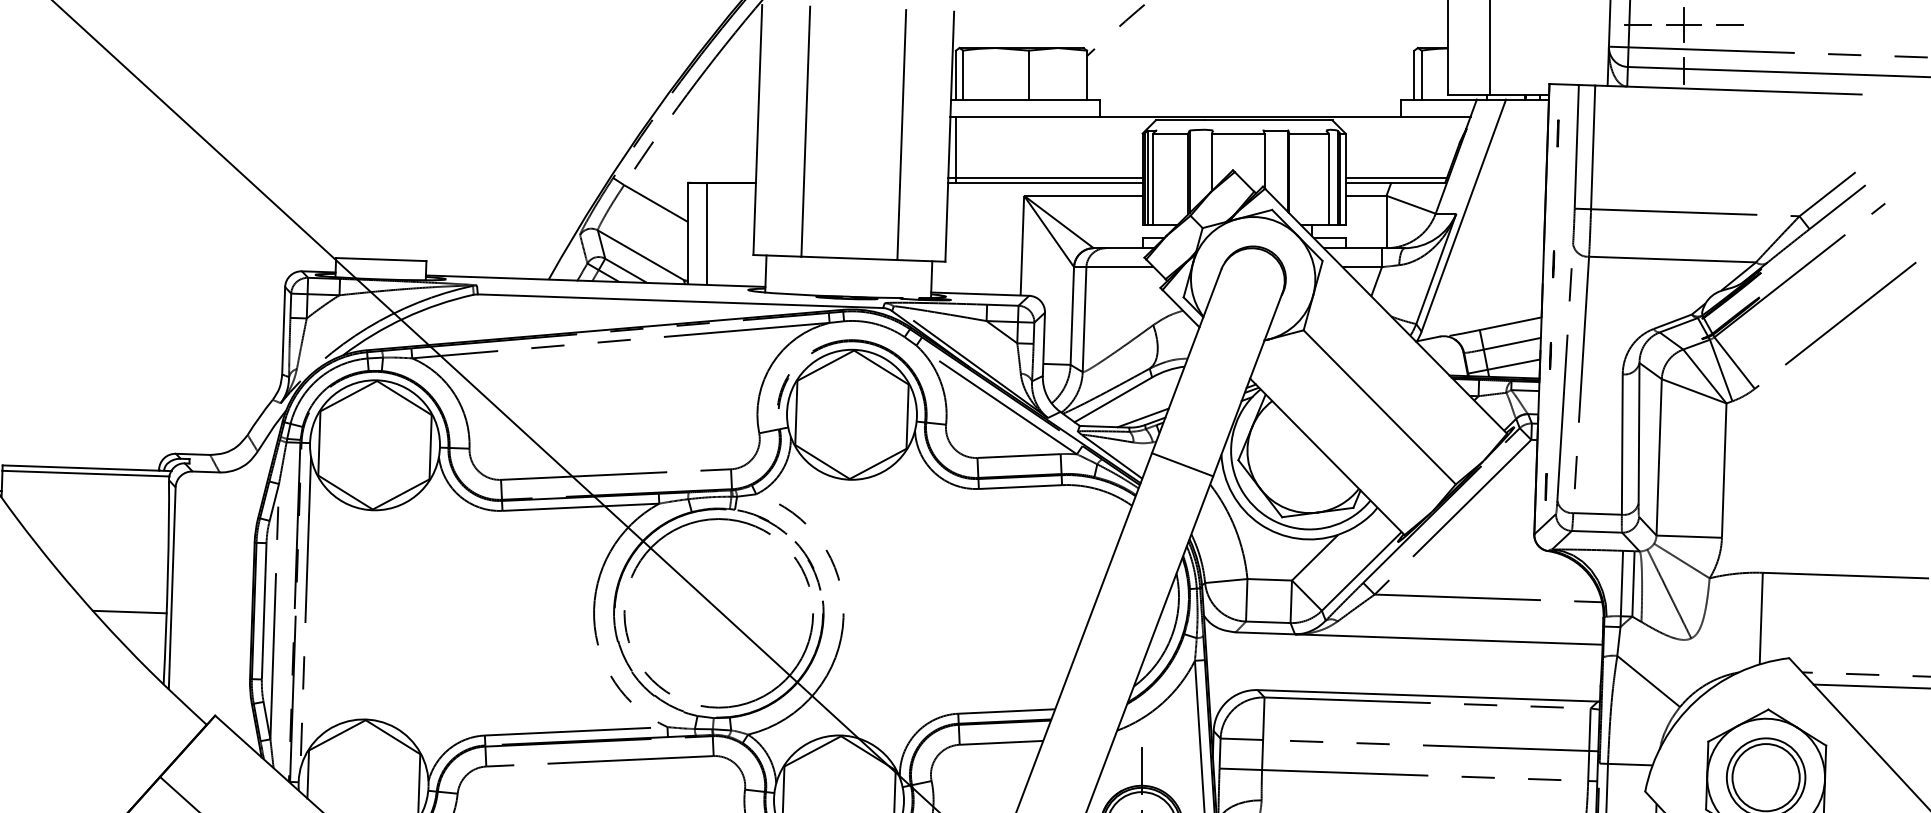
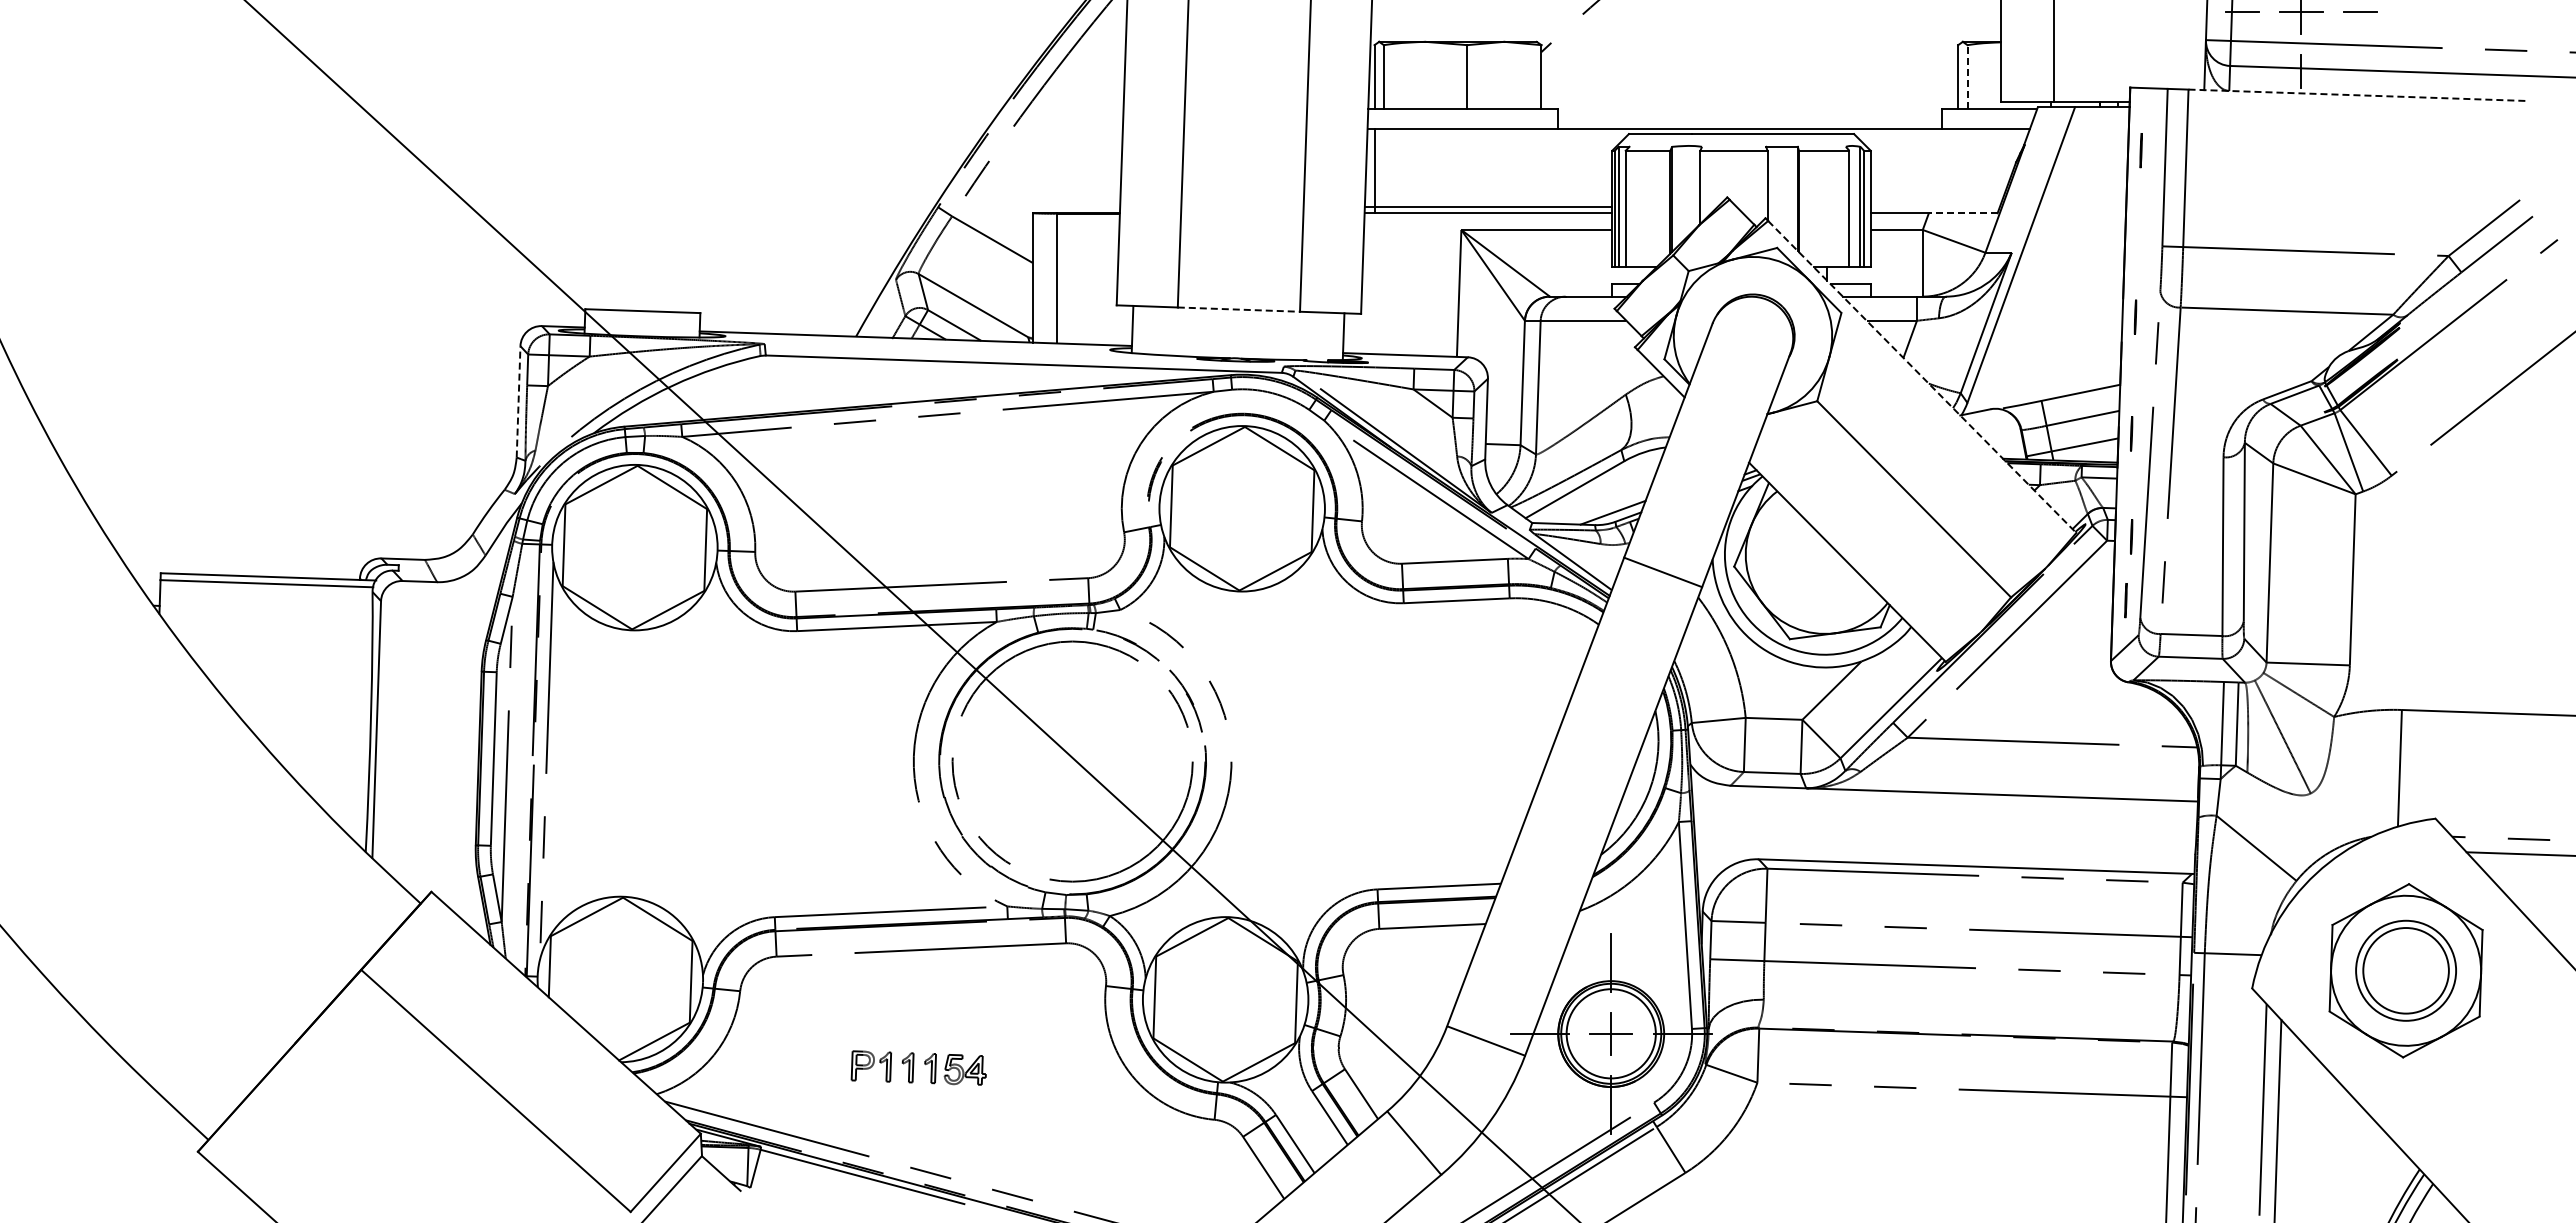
line: (1421, 75) -> (1967, 76), solid -> dashed
line: (1728, 90) -> (2358, 95), solid -> dashed
line: (1396, 177) -> (1935, 206), removed
line: (1417, 182) -> (1962, 213), solid -> dashed
line: (849, 258) -> (1239, 309), solid -> dashed
line: (1386, 311) -> (1922, 377), solid -> dashed
line: (283, 330) -> (518, 401), solid -> dashed
line: (1550, 436) -> (2131, 536), added
line: (129, 611) -> (322, 759), removed

